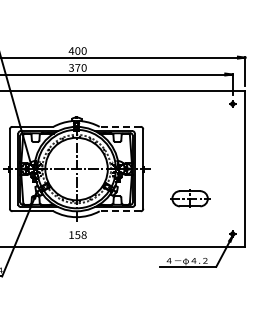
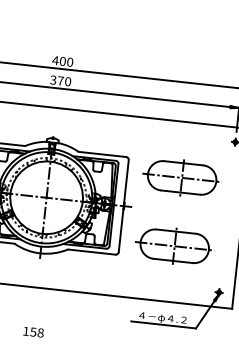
line: (120, 126) -> (102, 154), dashed -> solid
part: (189, 139) -> (180, 177), added
part: (189, 198) -> (173, 246), size x1.67
line: (120, 211) -> (92, 252), dashed -> solid
text: (77, 234) -> (33, 331), moved

